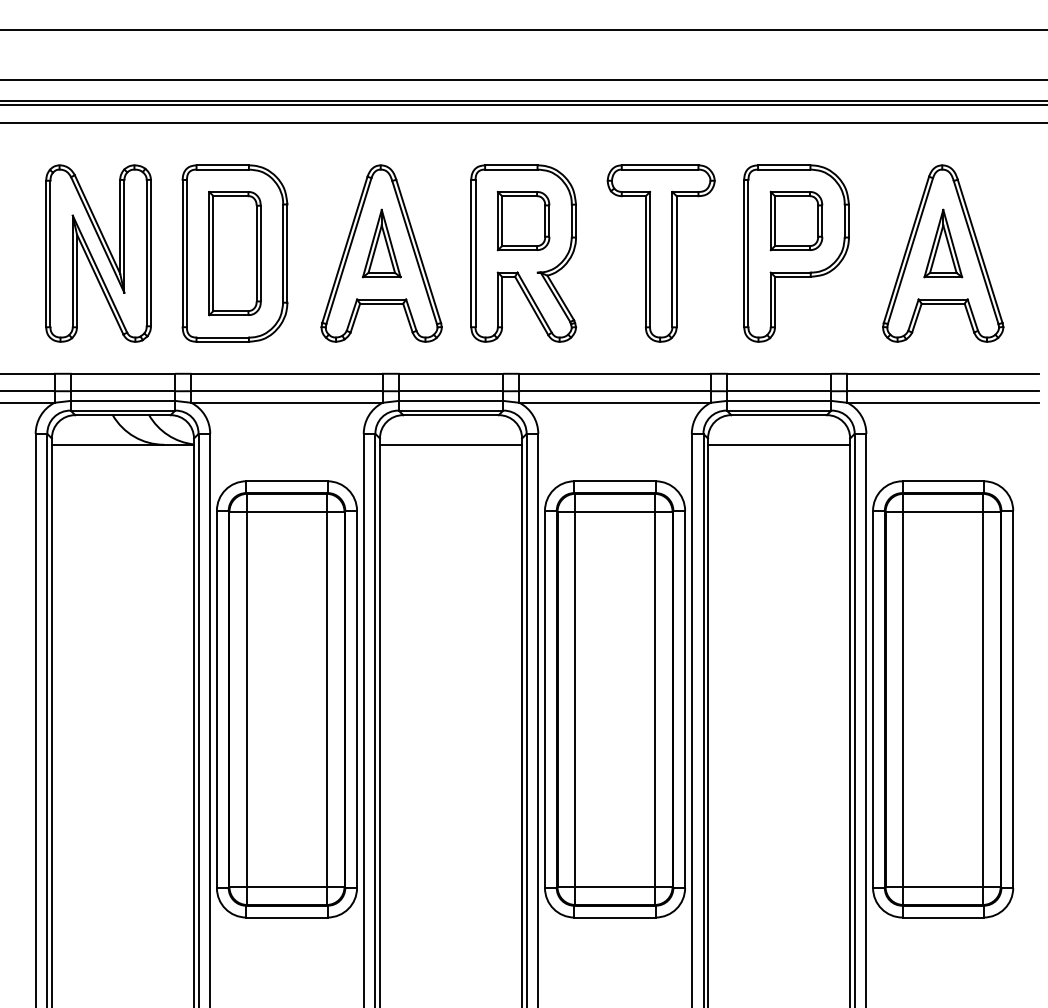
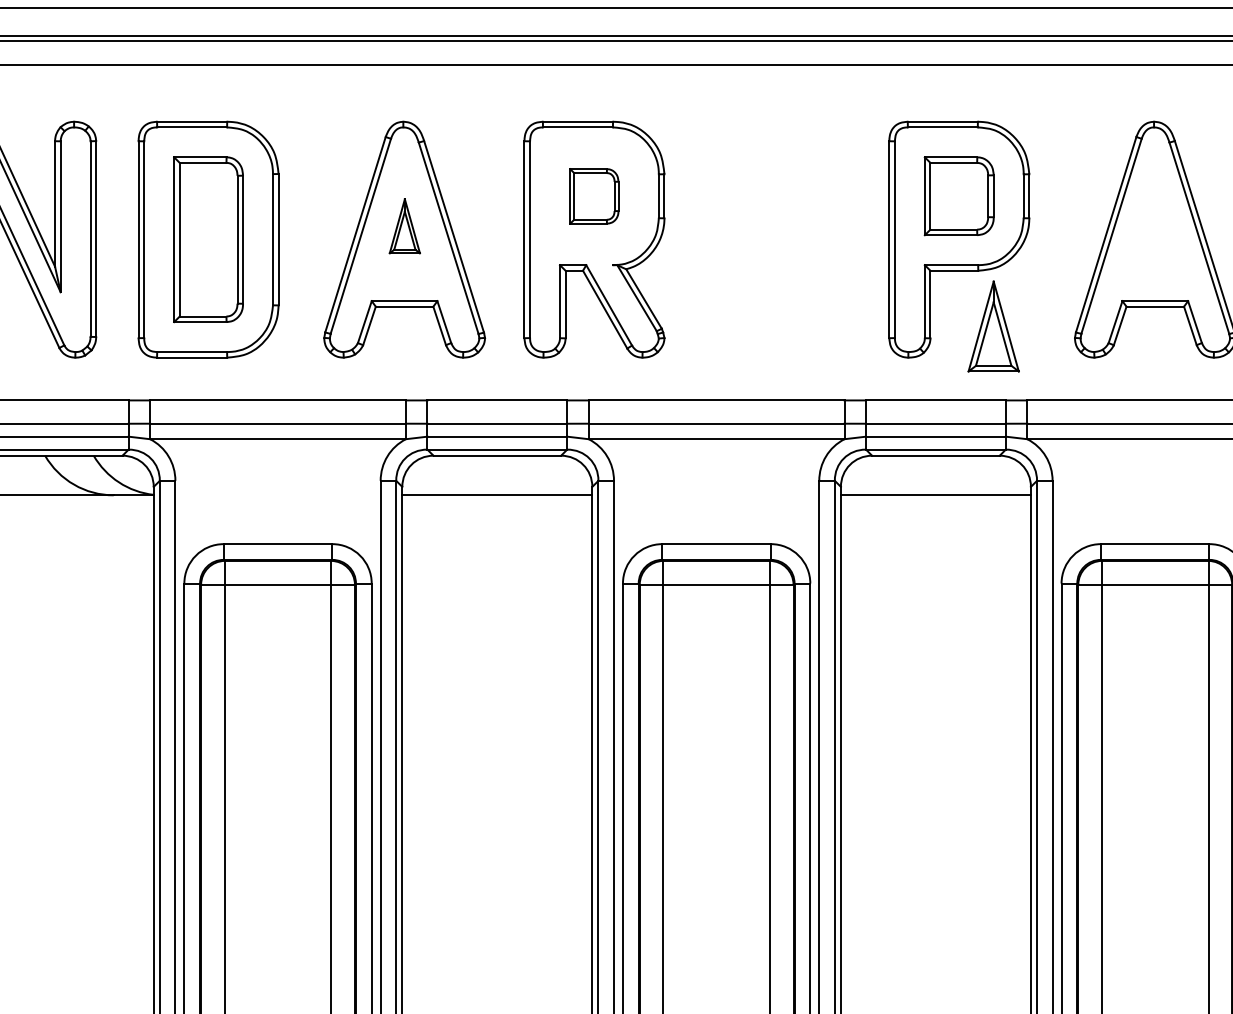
part: (523, 221) -> (594, 196), size x0.7
part: (381, 243) -> (404, 226), size x0.6
part: (943, 243) -> (993, 326), moved
part: (660, 253) -> (777, 239), removed

